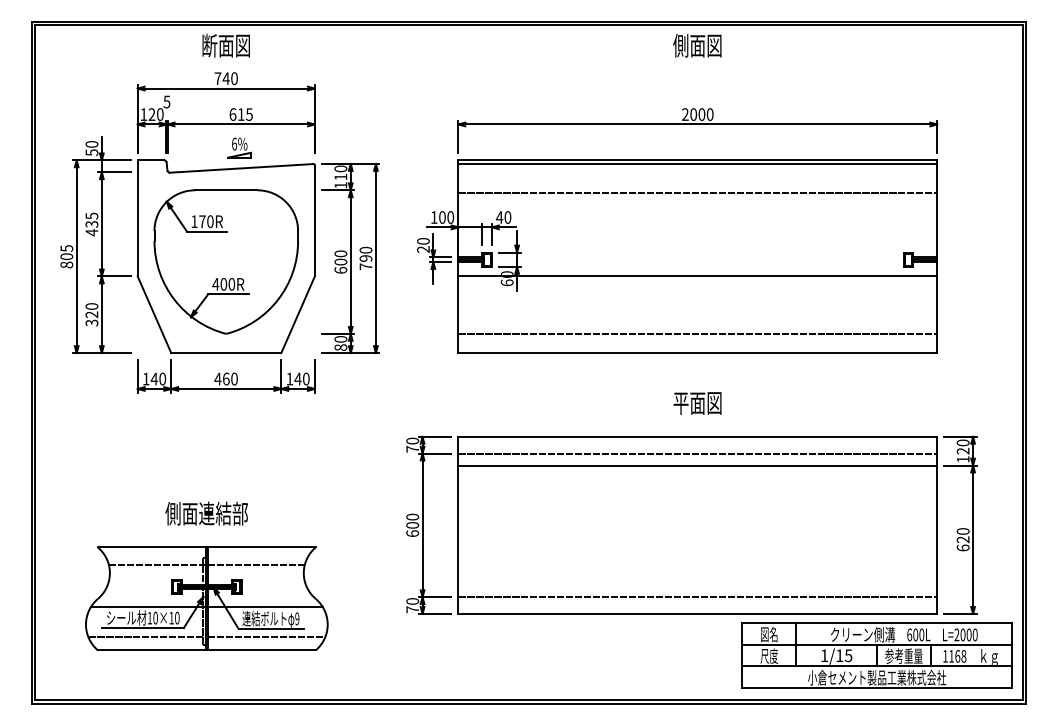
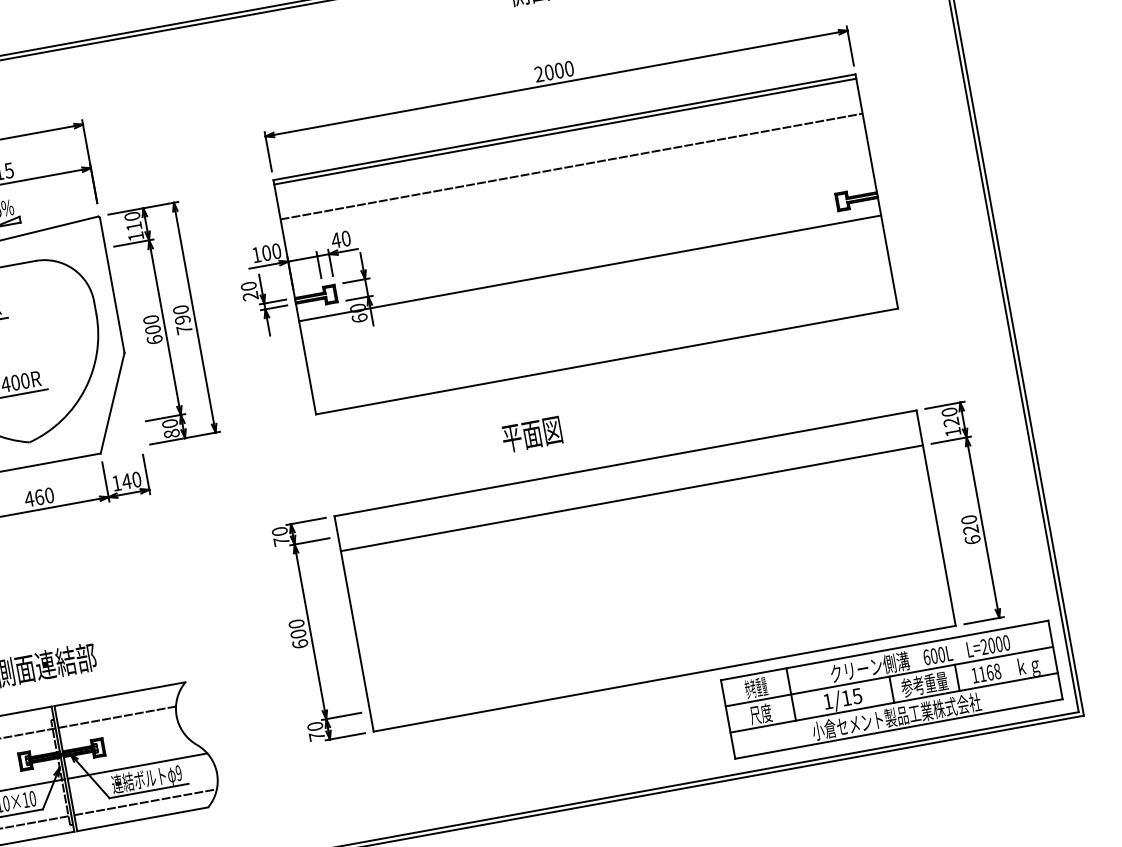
line: (697, 333) -> (602, 337), removed
text: (697, 403) -> (532, 434), moved
line: (697, 453) -> (628, 483), removed
line: (697, 597) -> (660, 658), removed
text: (769, 634) -> (756, 687), 図名 -> 参考重量

